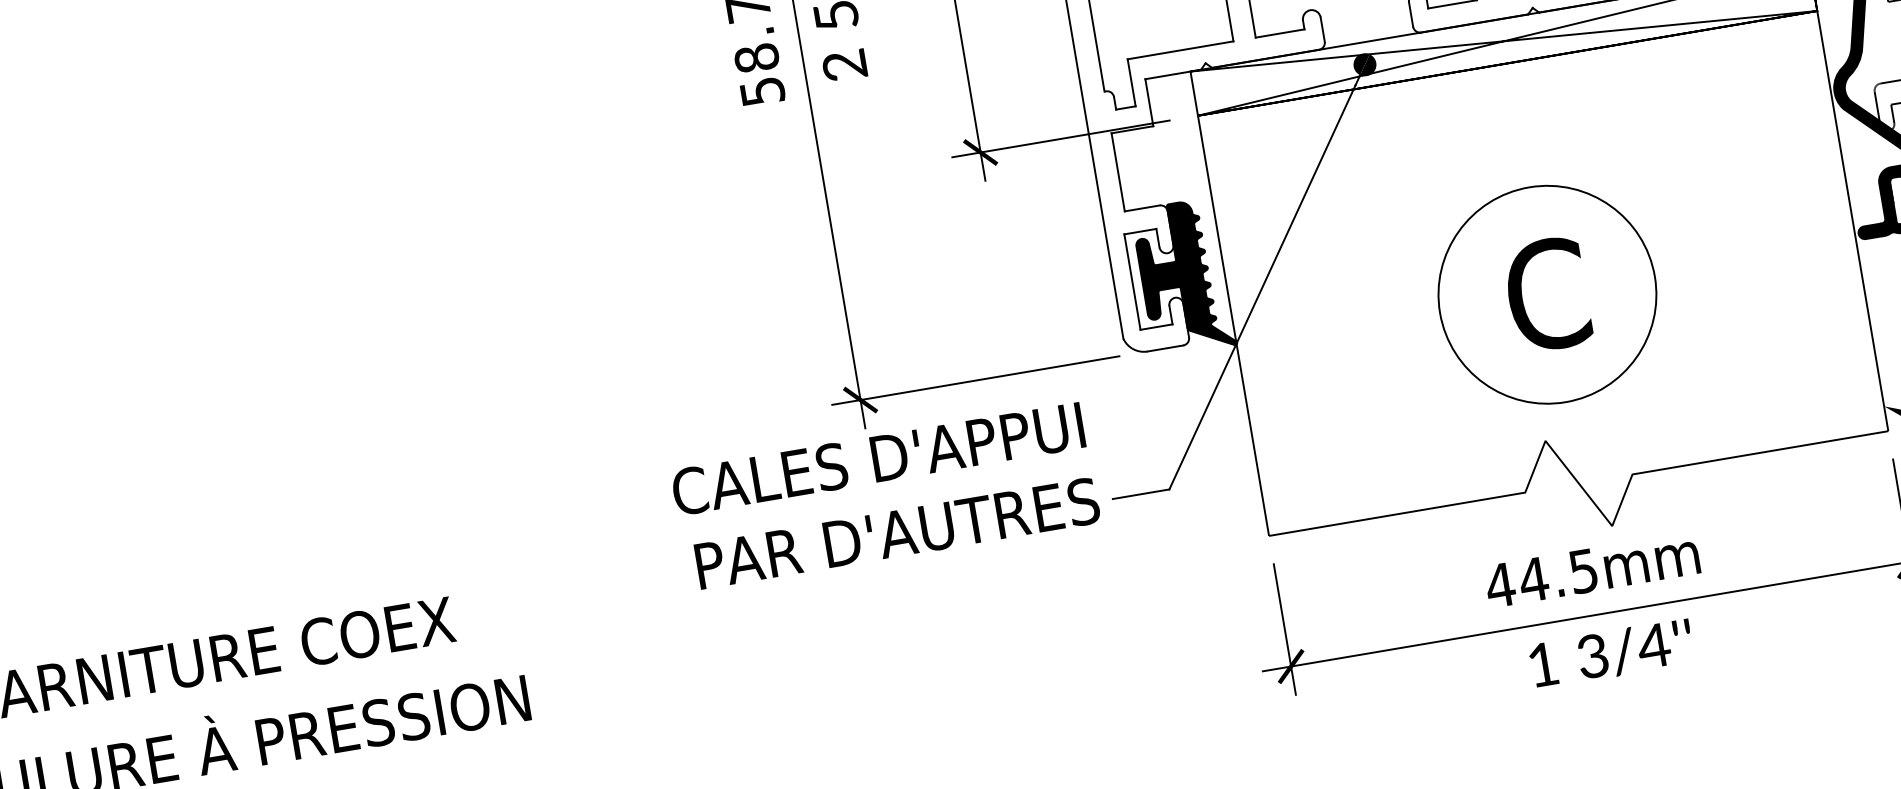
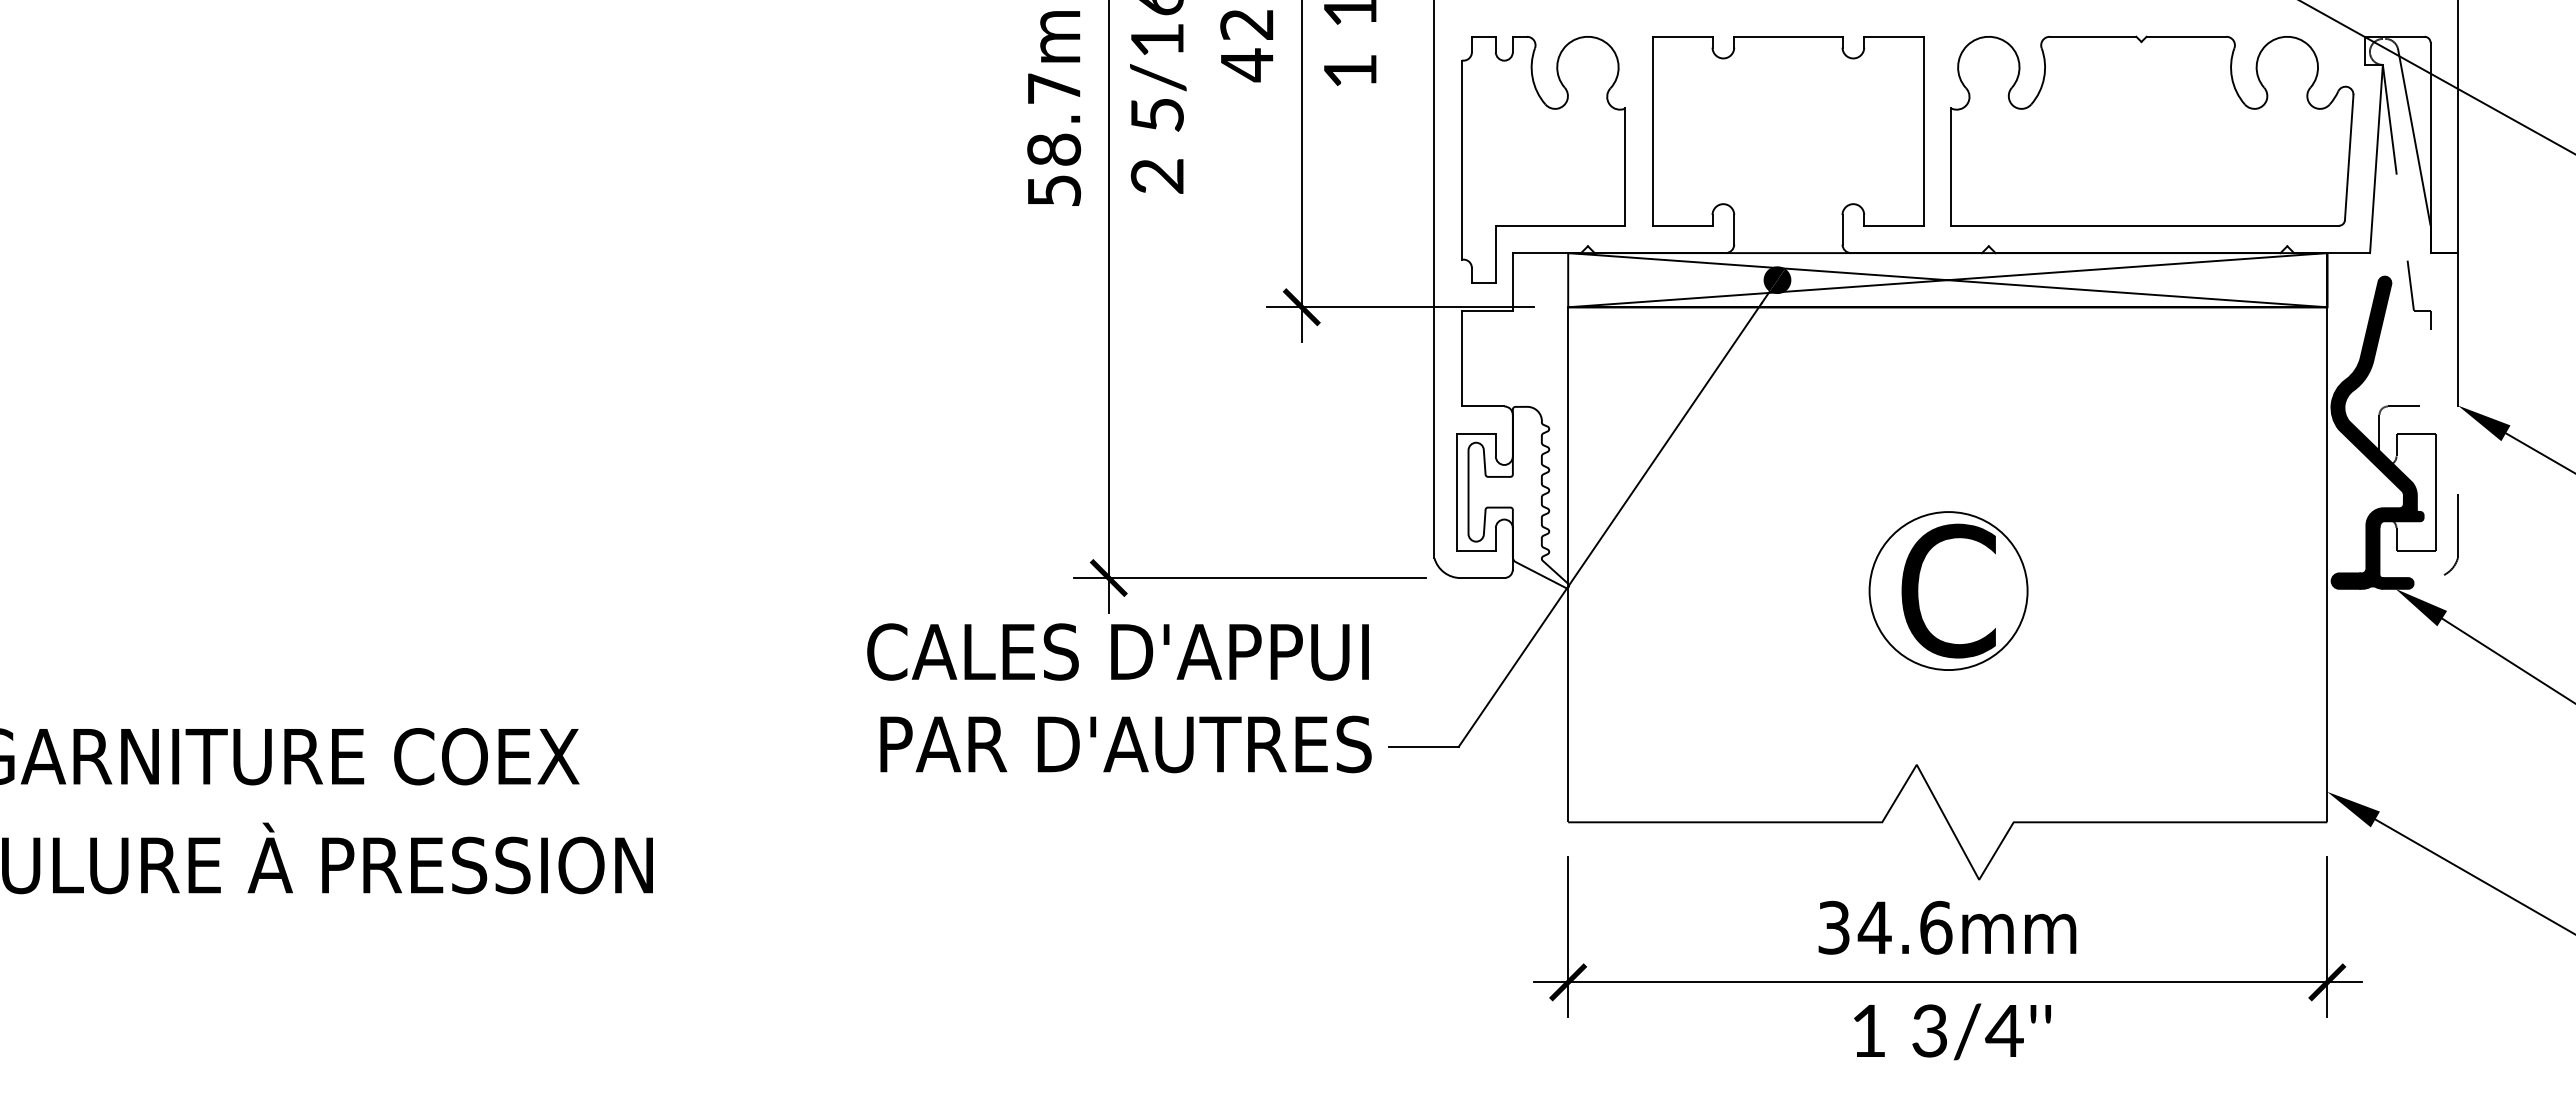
fill: (1183, 277) -> (1518, 497), removed
circle: (1547, 294) -> (1948, 590), size x0.6
text: (1541, 578) -> (1884, 927), 44.5mm -> 34.6mm

